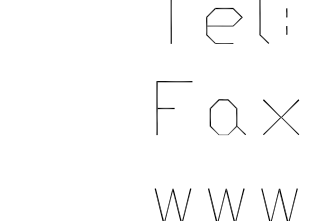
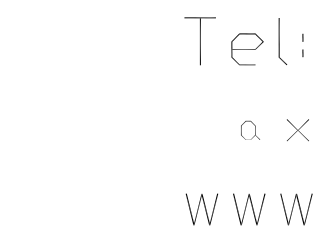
part: (174, 108) -> (203, 122), removed
part: (280, 116) -> (297, 129), size x0.7
part: (227, 117) -> (250, 130), size x0.6

